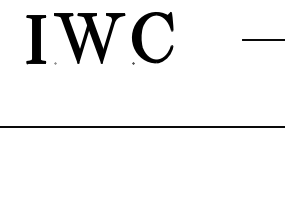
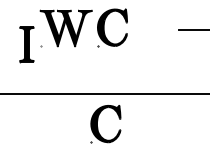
part: (36, 39) -> (27, 44), moved
part: (132, 169) -> (97, 124), added

